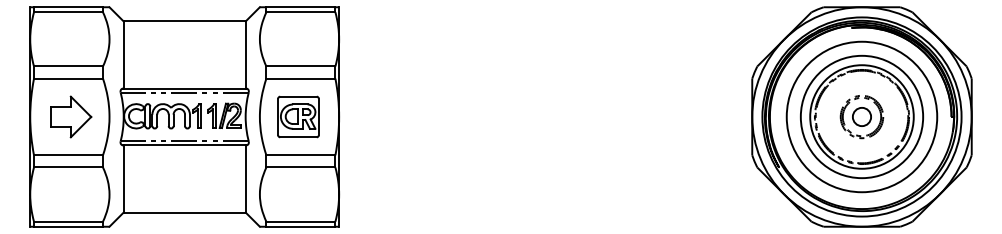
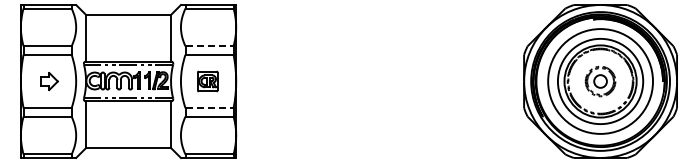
line: (302, 66) -> (210, 46), solid -> dashed
part: (71, 117) -> (49, 81), size x0.6
part: (297, 117) -> (207, 81), size x0.7
line: (302, 155) -> (210, 108), solid -> dashed

